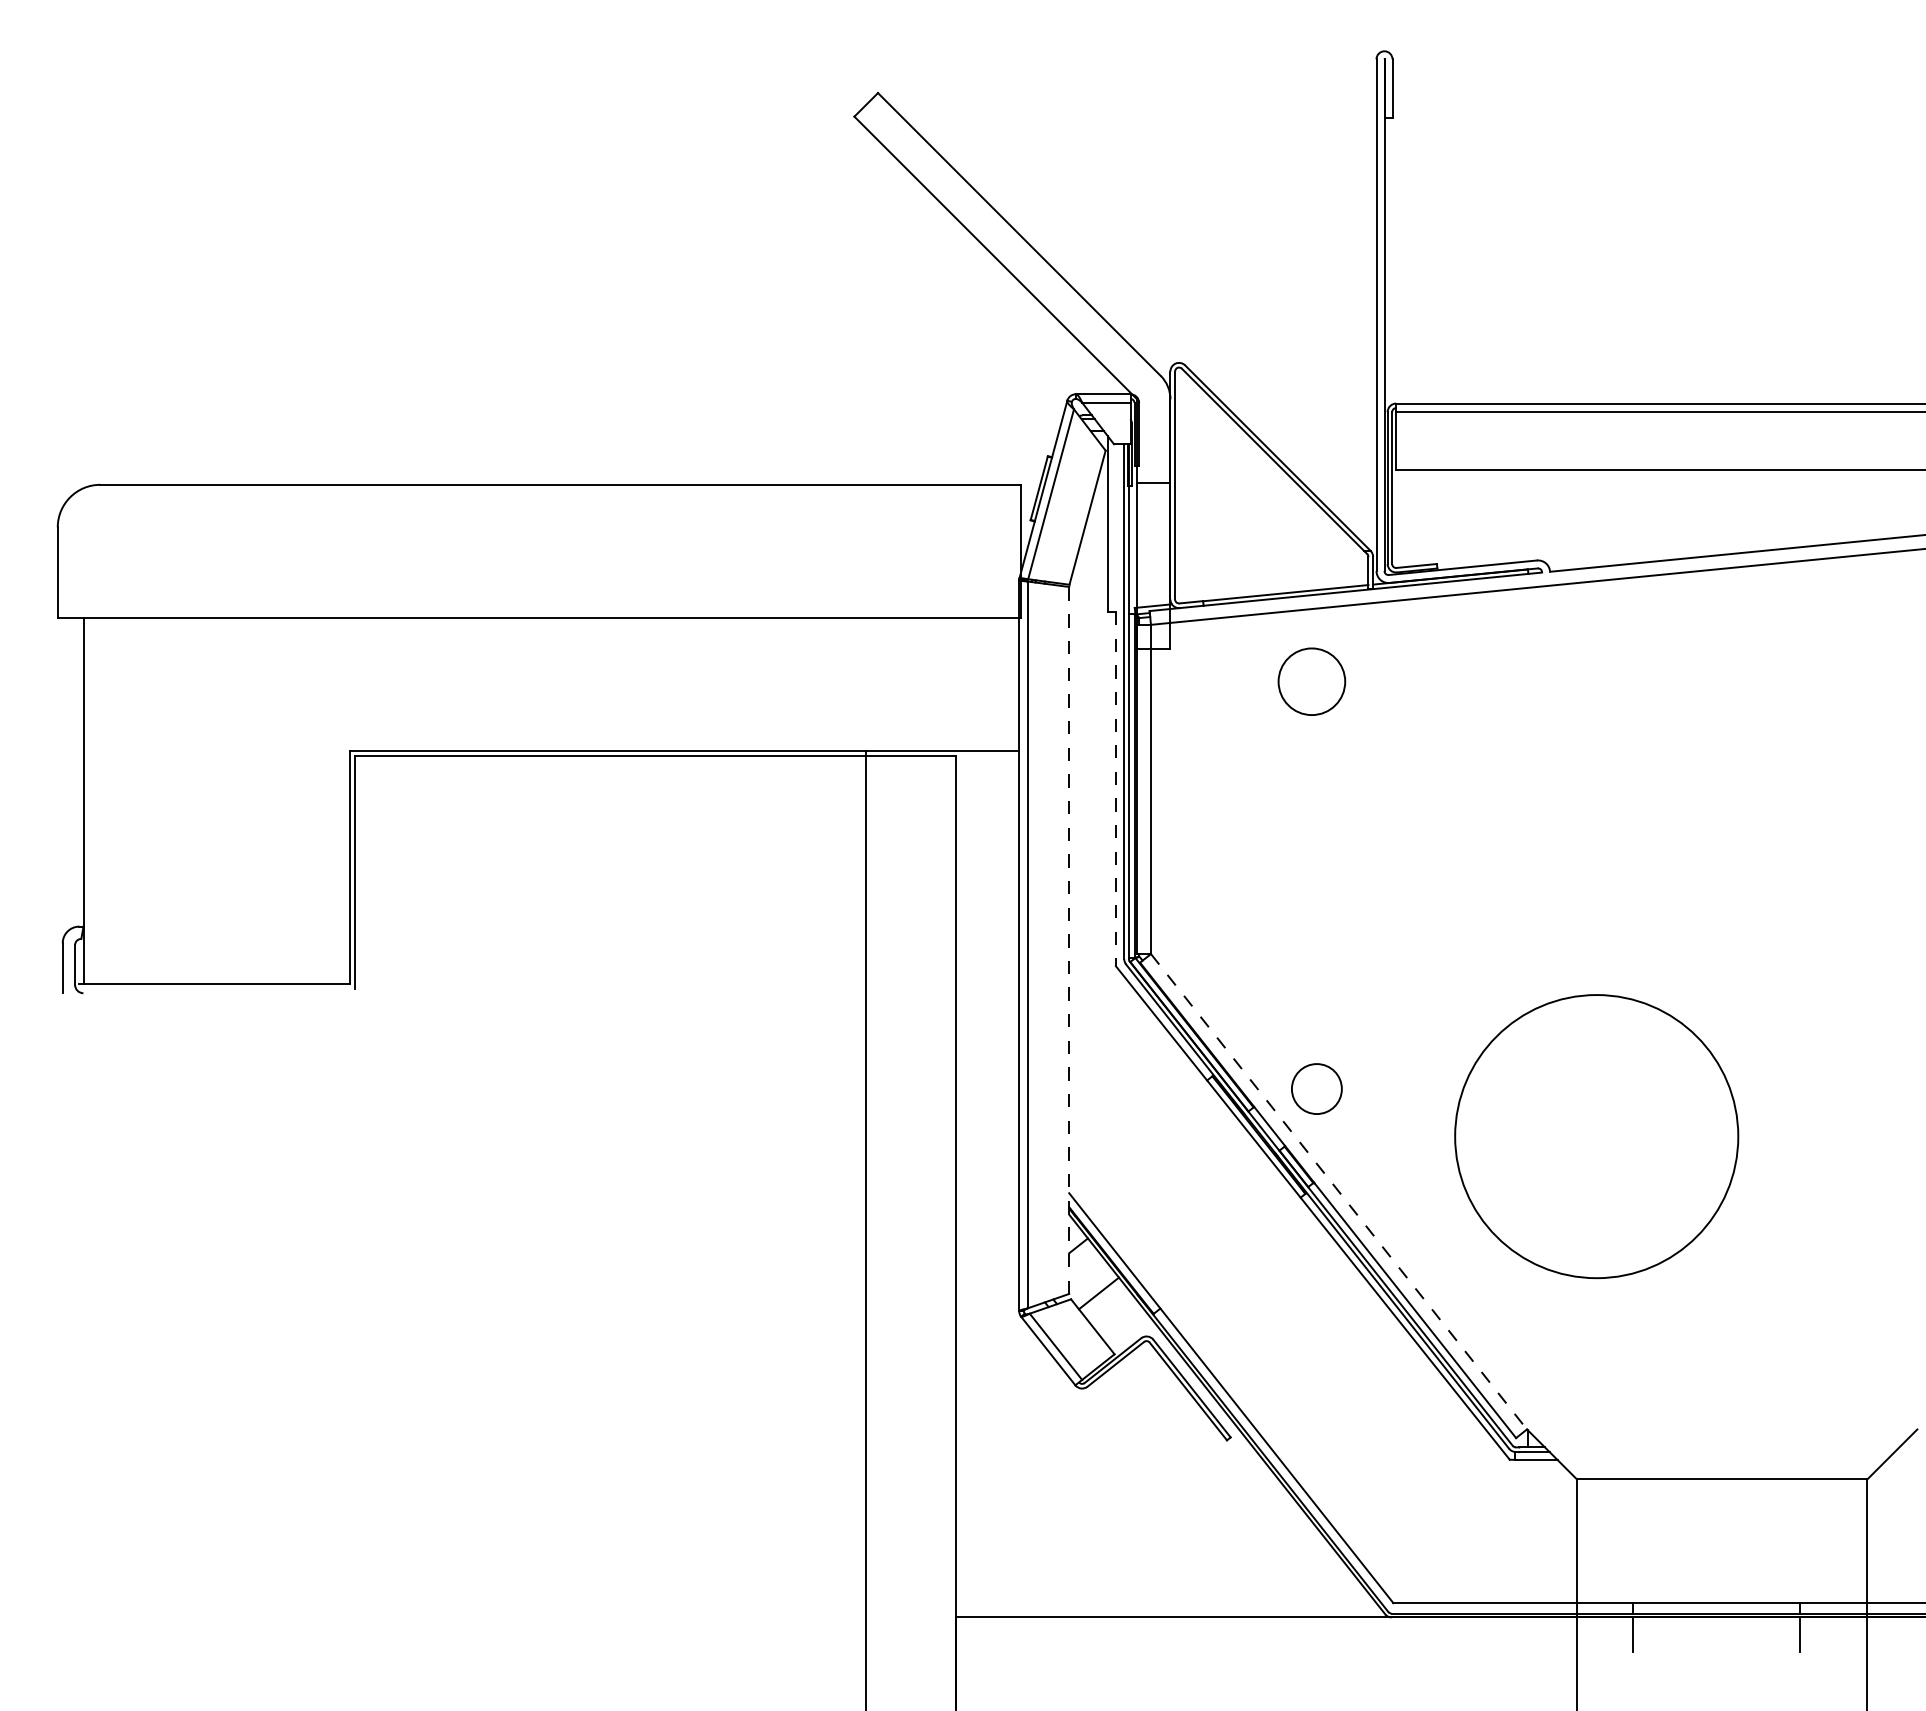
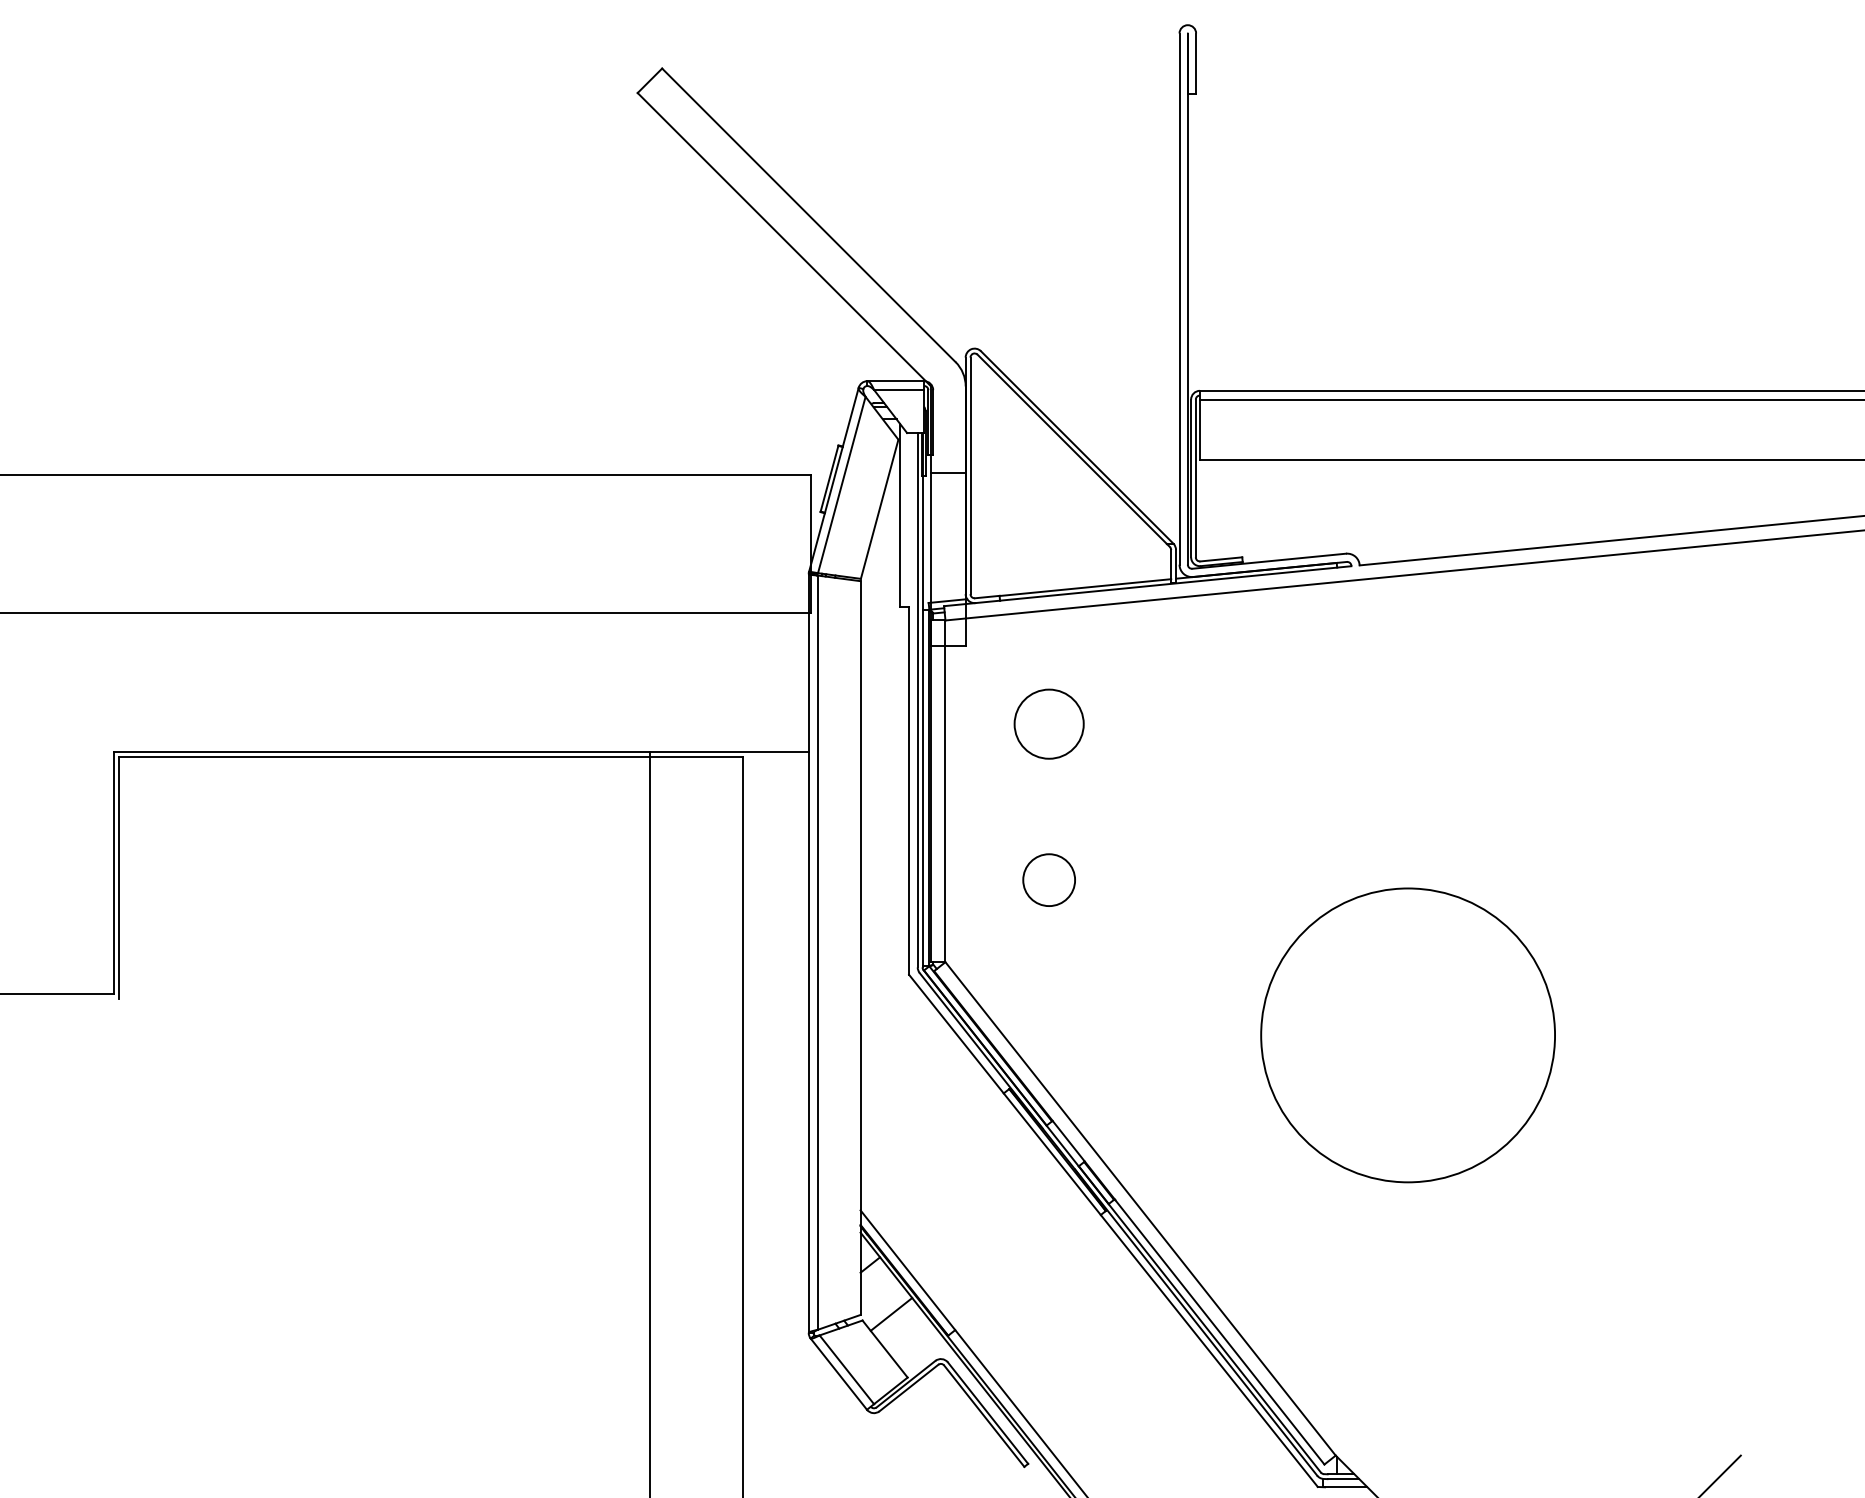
circle: (1311, 681) -> (1048, 723), moved
line: (1115, 789) -> (908, 791), dashed -> solid
line: (1069, 939) -> (860, 947), dashed -> solid
circle: (1316, 1088) -> (1048, 879), moved
circle: (1596, 1136) -> (1407, 1035), moved
line: (1339, 1192) -> (1141, 1209), dashed -> solid

